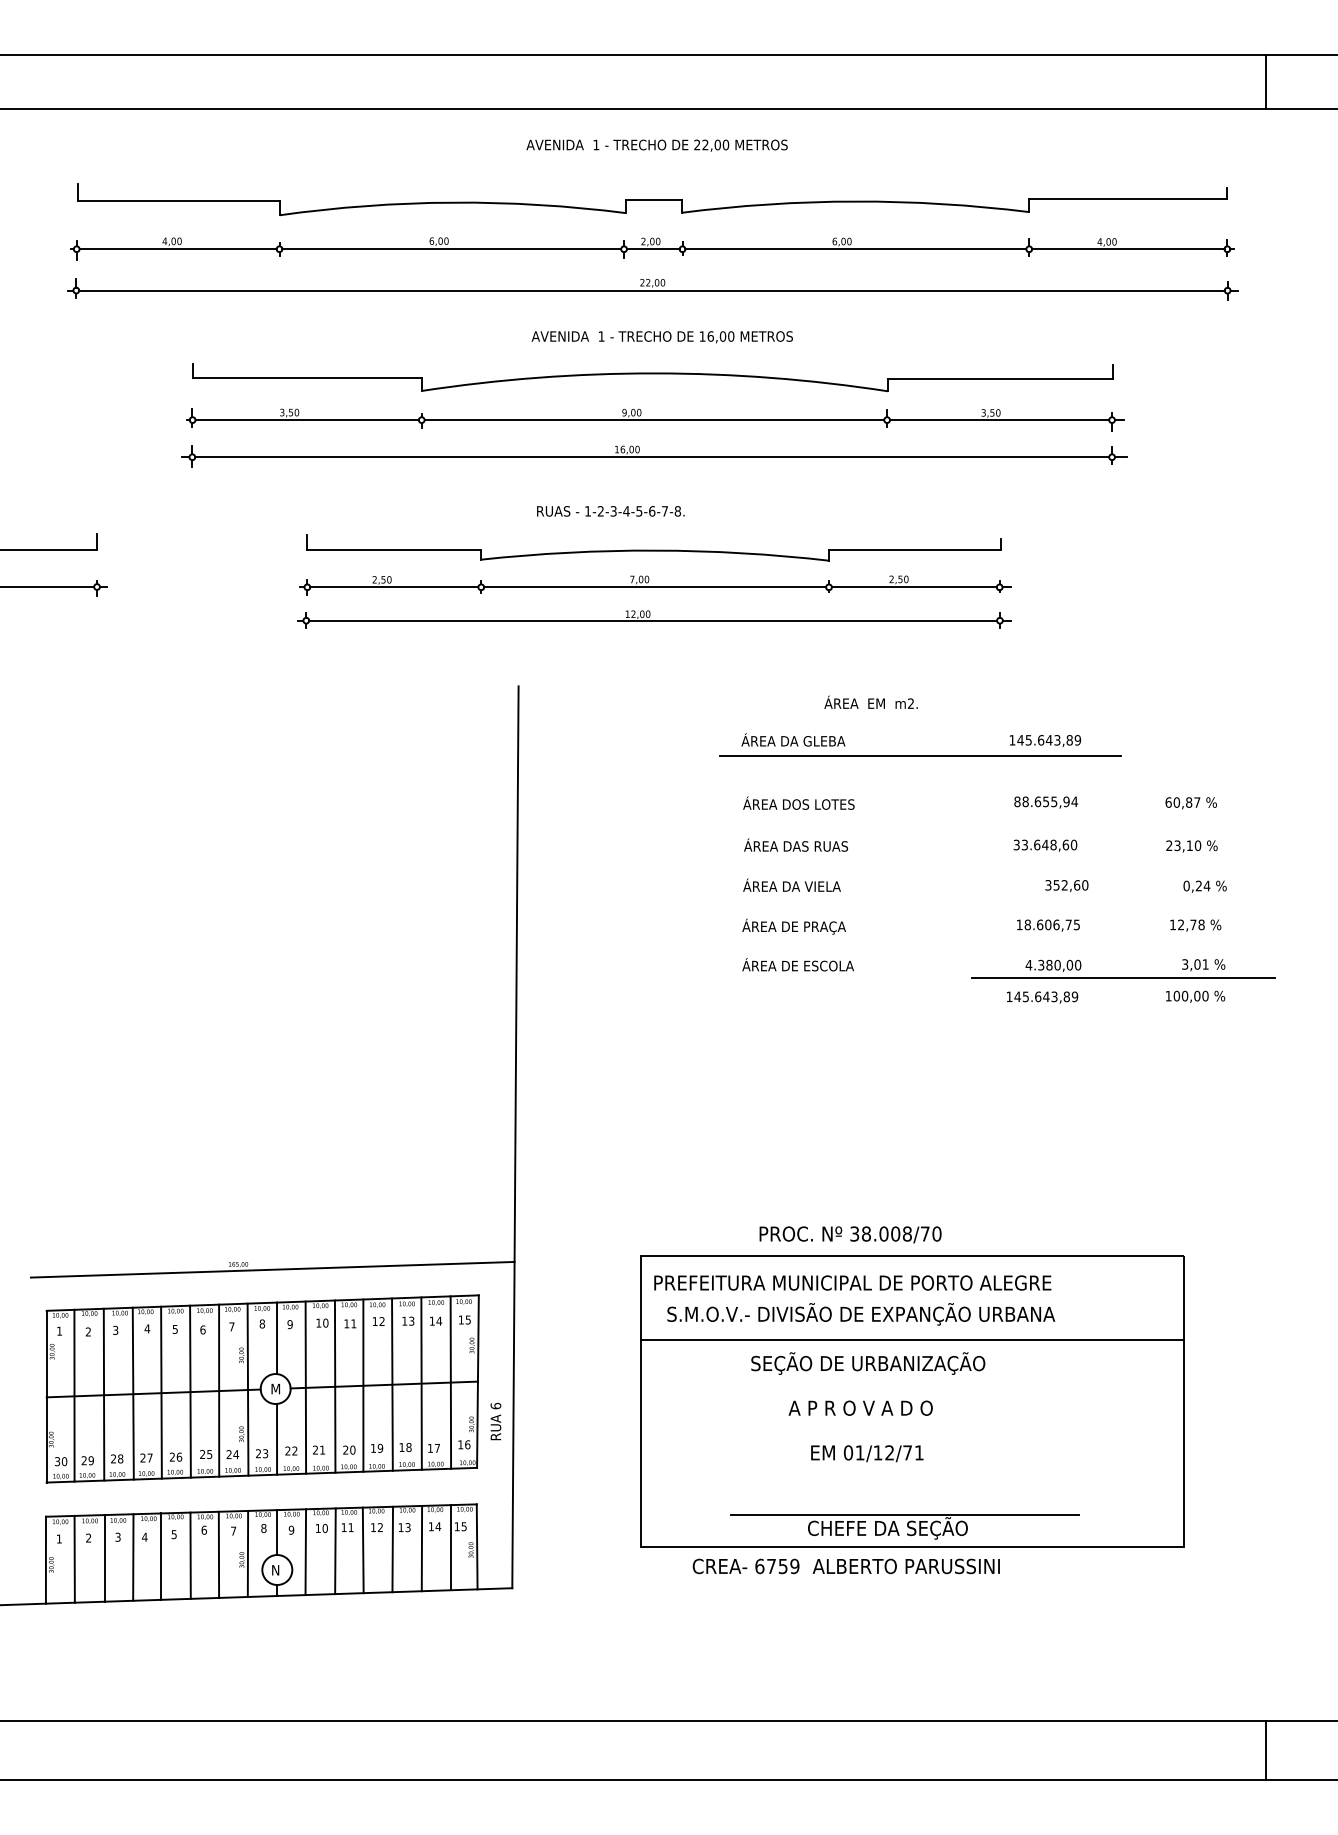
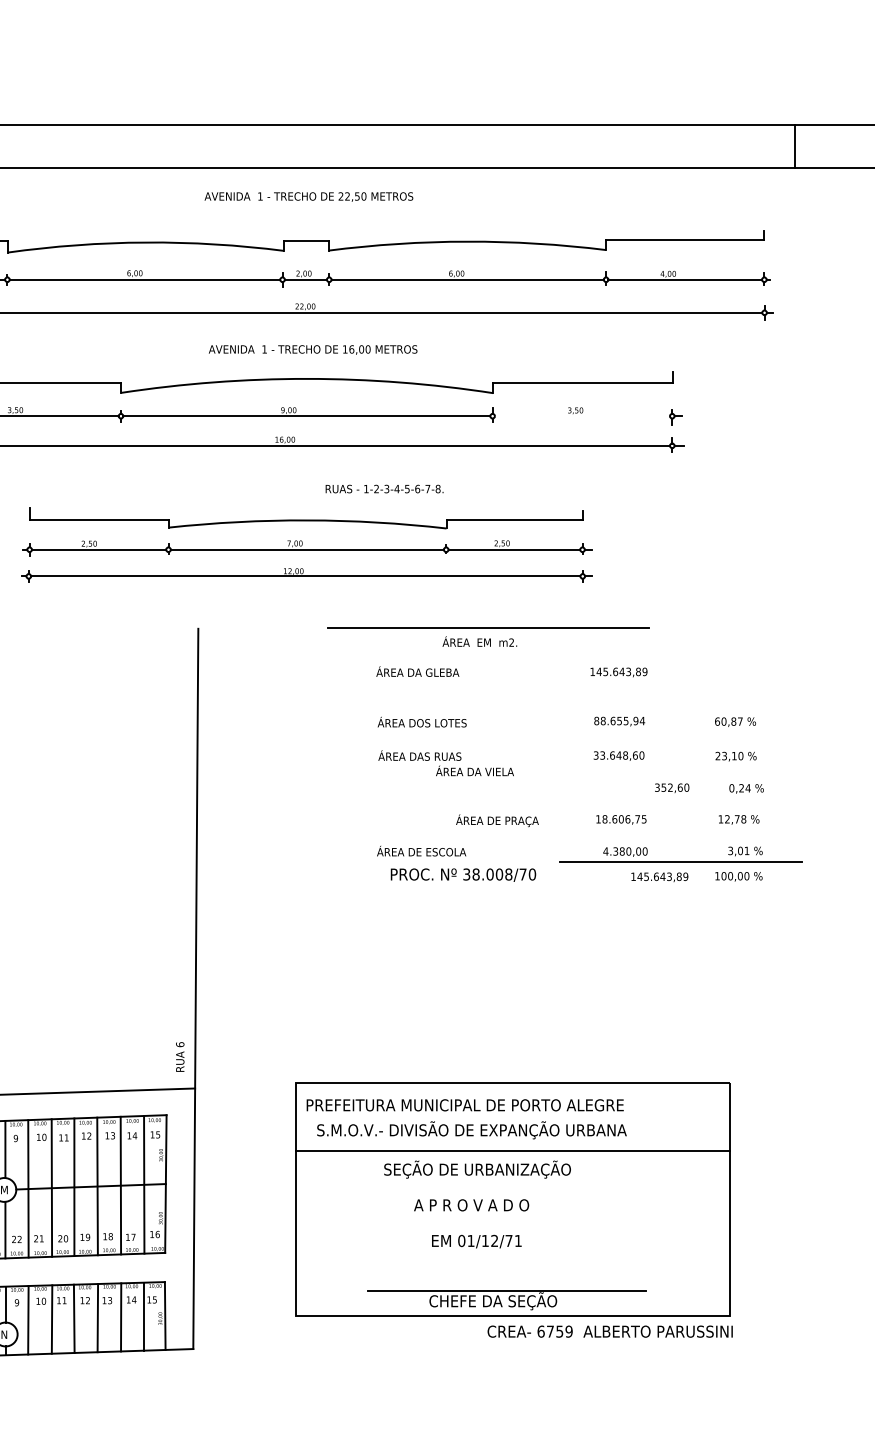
text: (717, 144) -> (357, 196), 22,00 -> 22,50
line: (999, 420) -> (582, 416), removed
text: (610, 511) -> (384, 489), moved
line: (920, 755) -> (488, 627), moved
text: (791, 884) -> (474, 770), moved
text: (1066, 886) -> (671, 788), moved
text: (793, 926) -> (496, 820), moved
text: (1042, 997) -> (659, 877), moved
text: (850, 1234) -> (463, 874), moved
text: (495, 1421) -> (179, 1056), moved
text: (845, 1566) -> (609, 1331), moved

